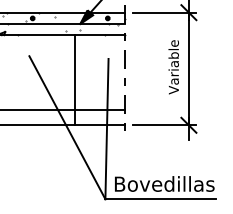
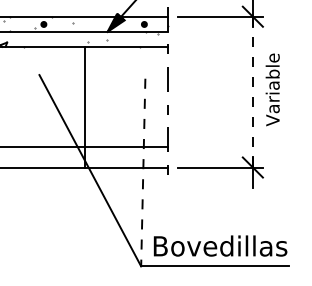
text: (173, 67) -> (272, 90), moved
line: (188, 68) -> (252, 91), solid -> dashed
line: (74, 80) -> (85, 107), moved
line: (106, 129) -> (142, 173), solid -> dashed

